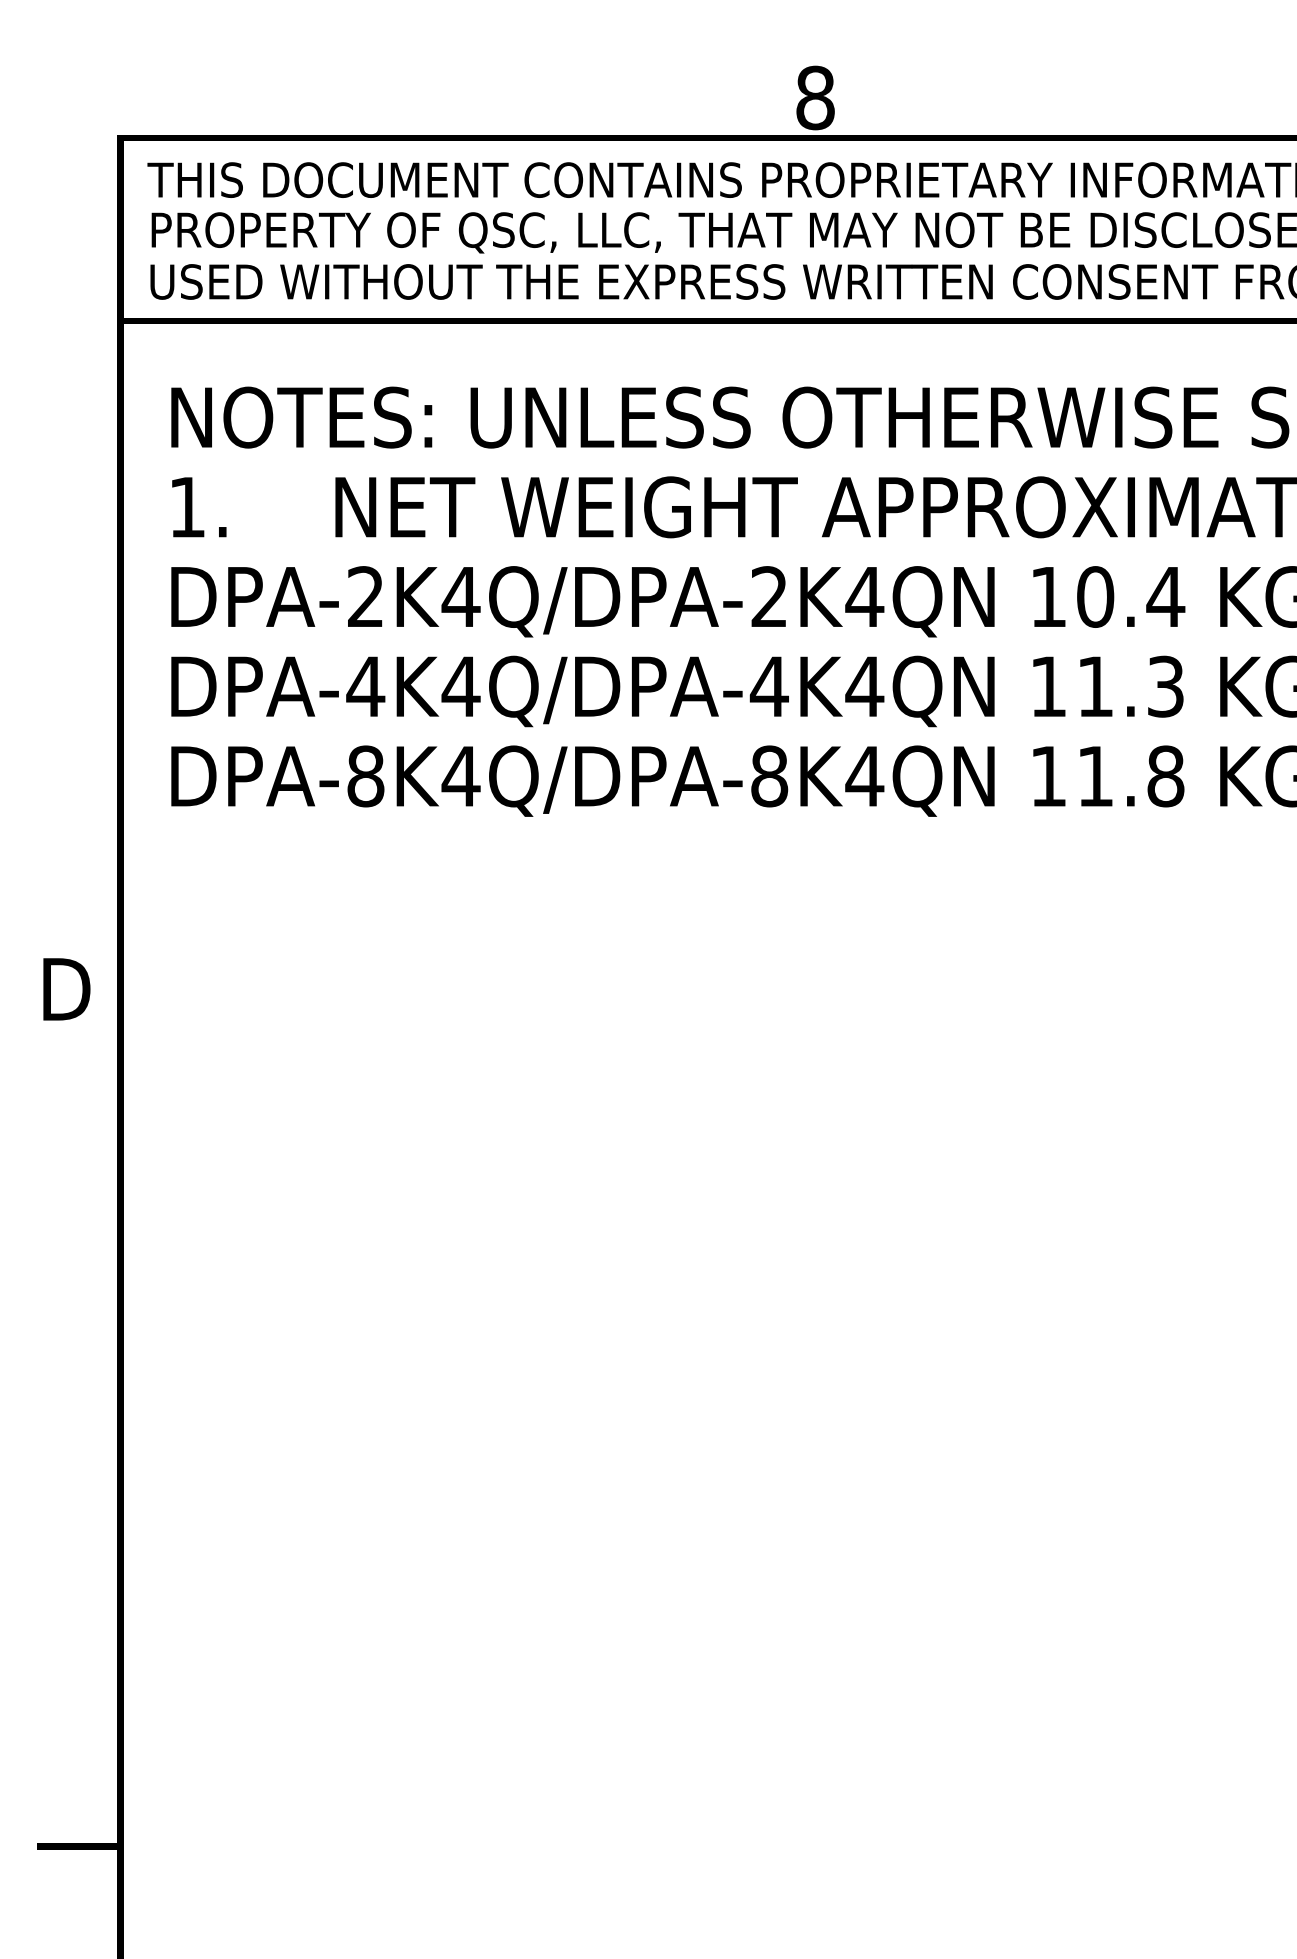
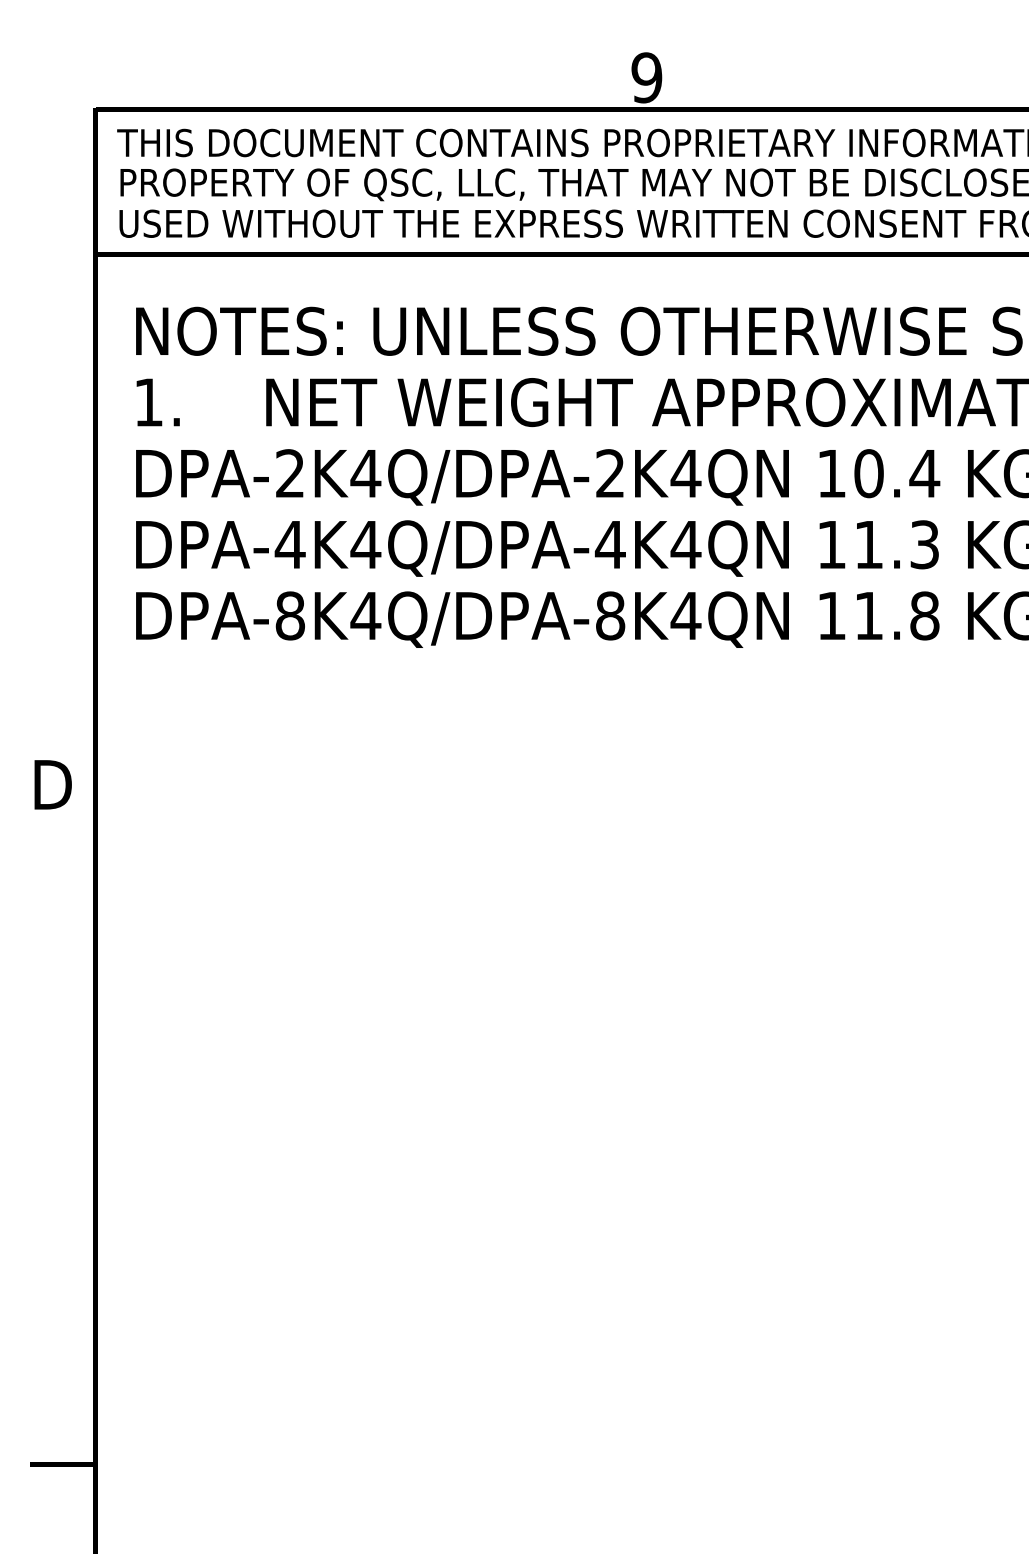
text: (815, 97) -> (646, 77), 8 -> 9

